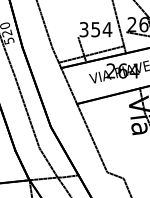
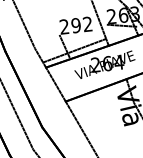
text: (95, 29) -> (75, 25), 354 -> 292

